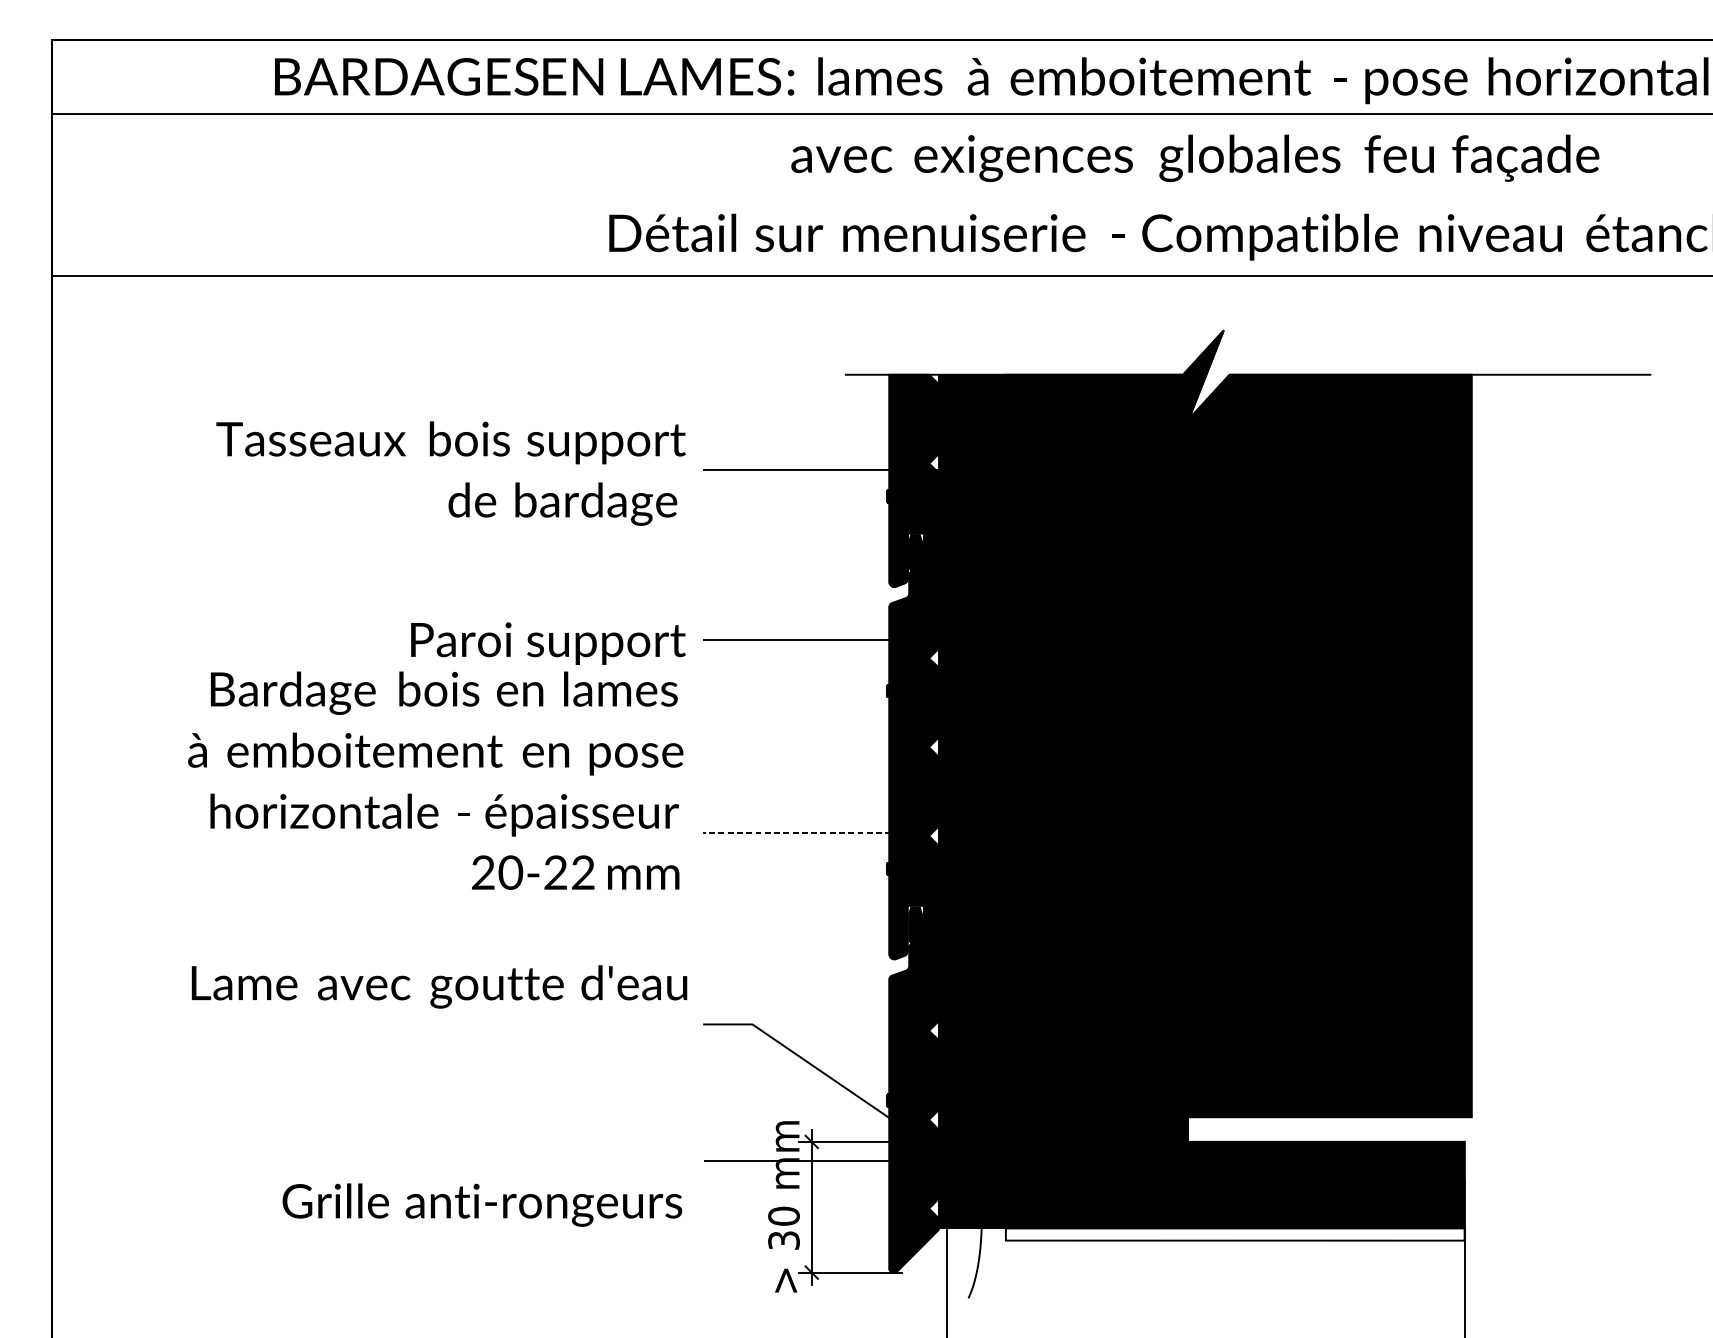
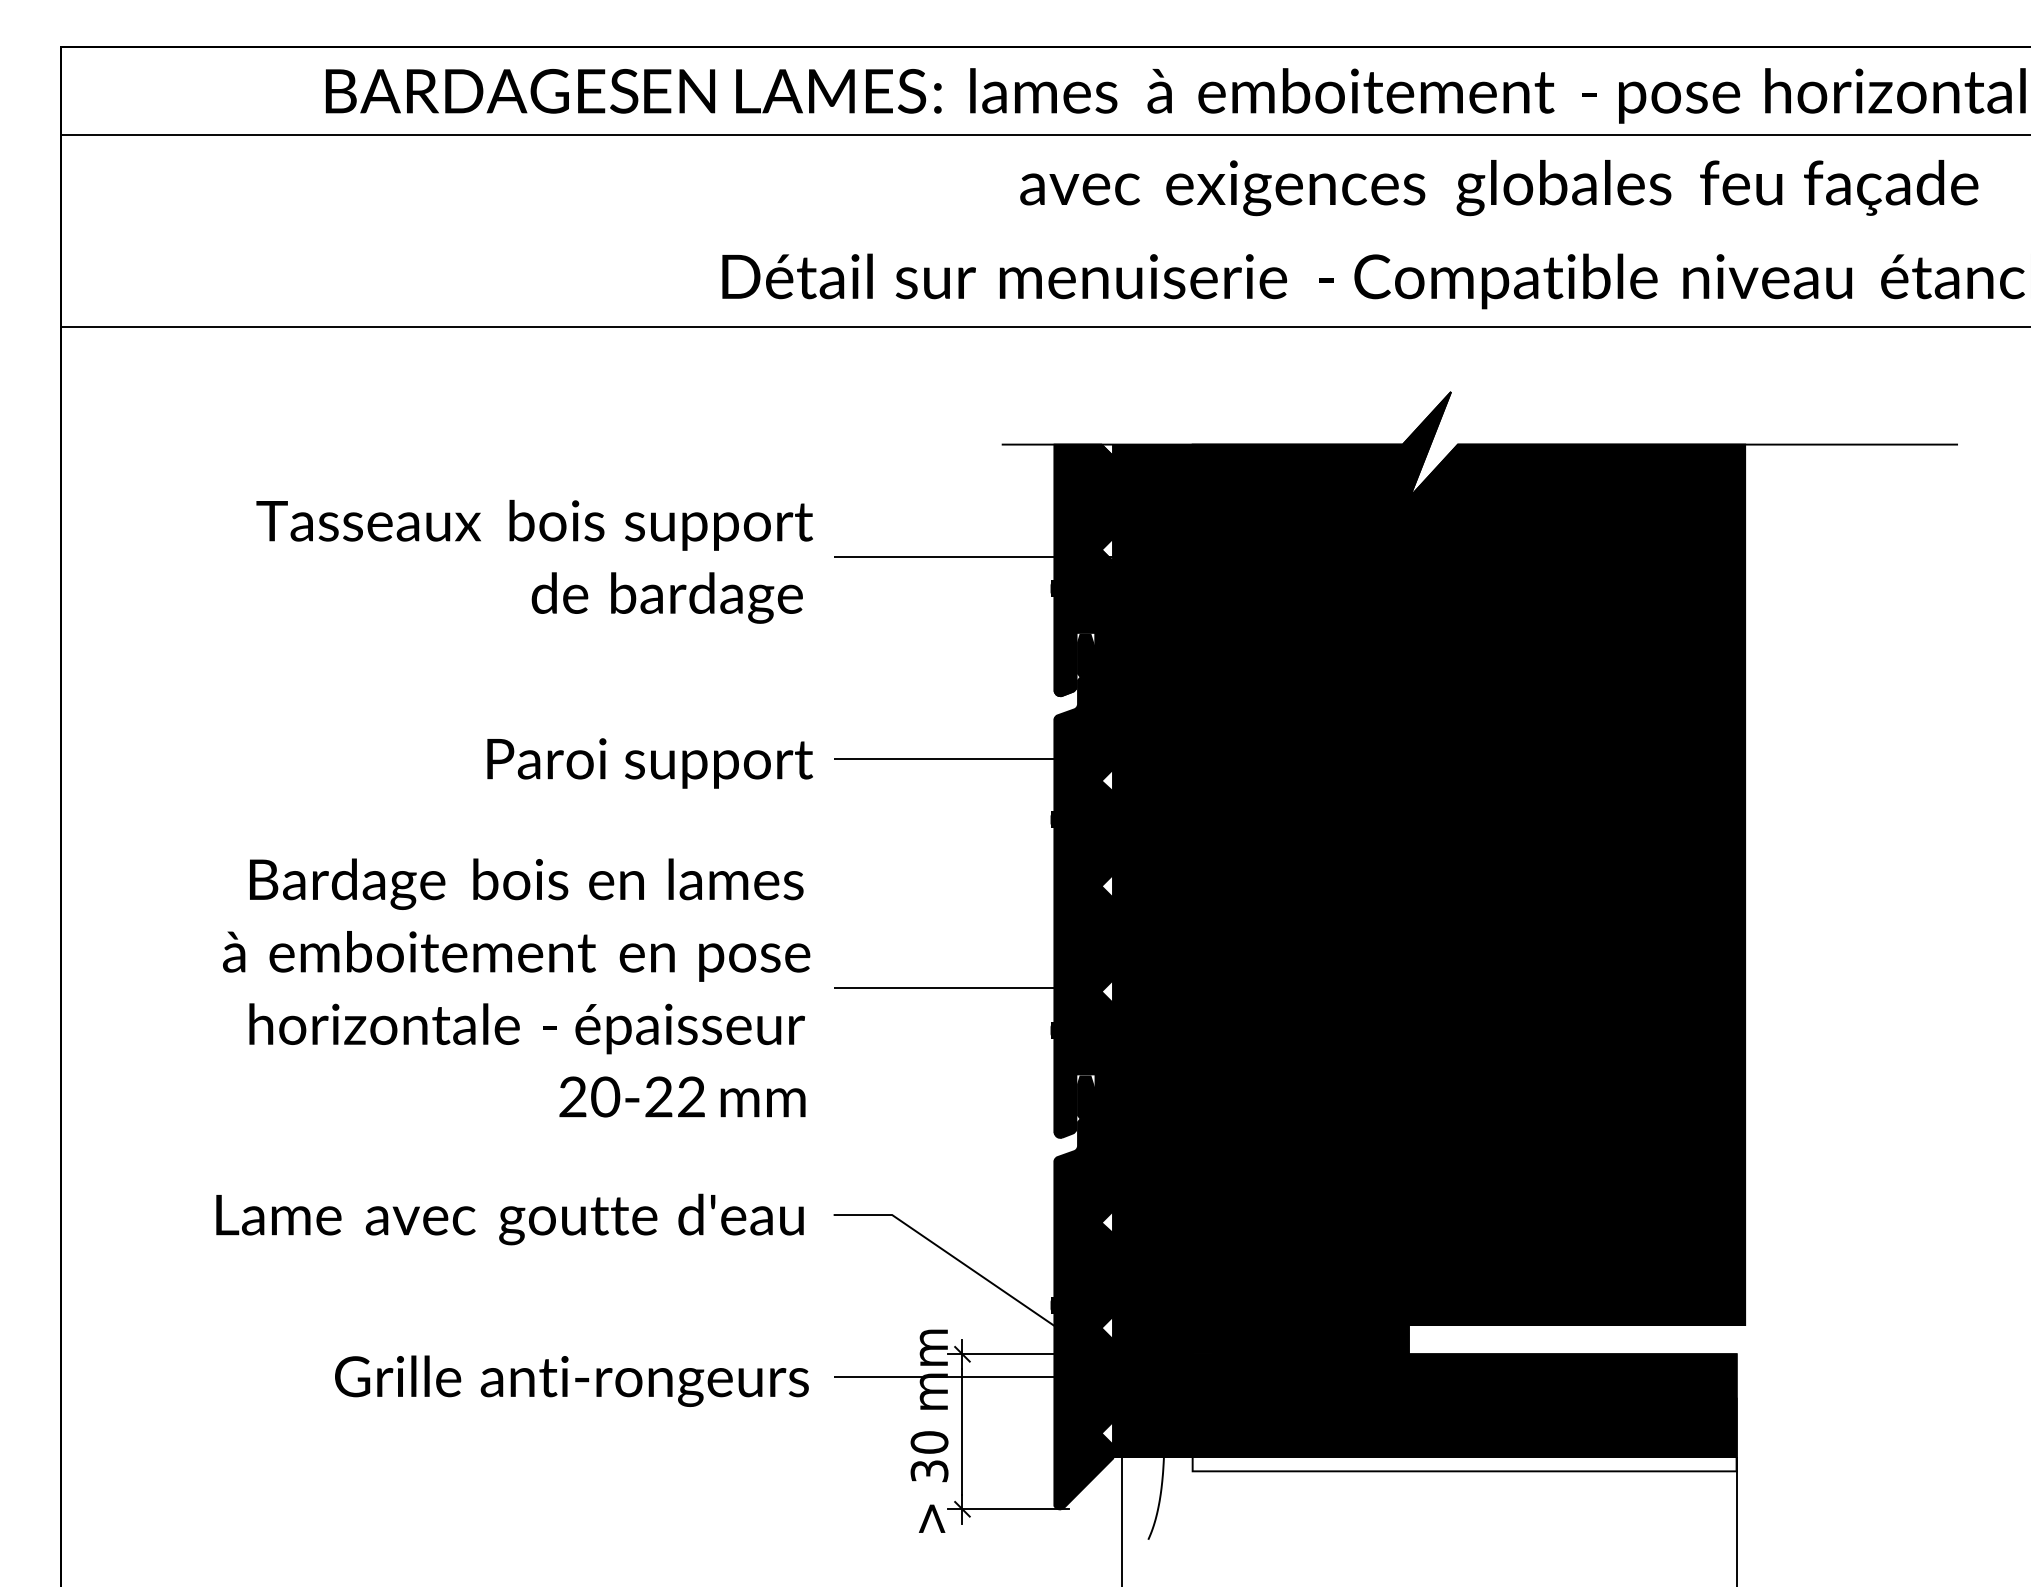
text: (1195, 158) -> (1499, 188), moved
text: (435, 780) -> (516, 987), moved
line: (810, 833) -> (961, 988), dashed -> solid
text: (439, 986) -> (509, 1219), moved
text: (482, 1204) -> (571, 1380), moved

